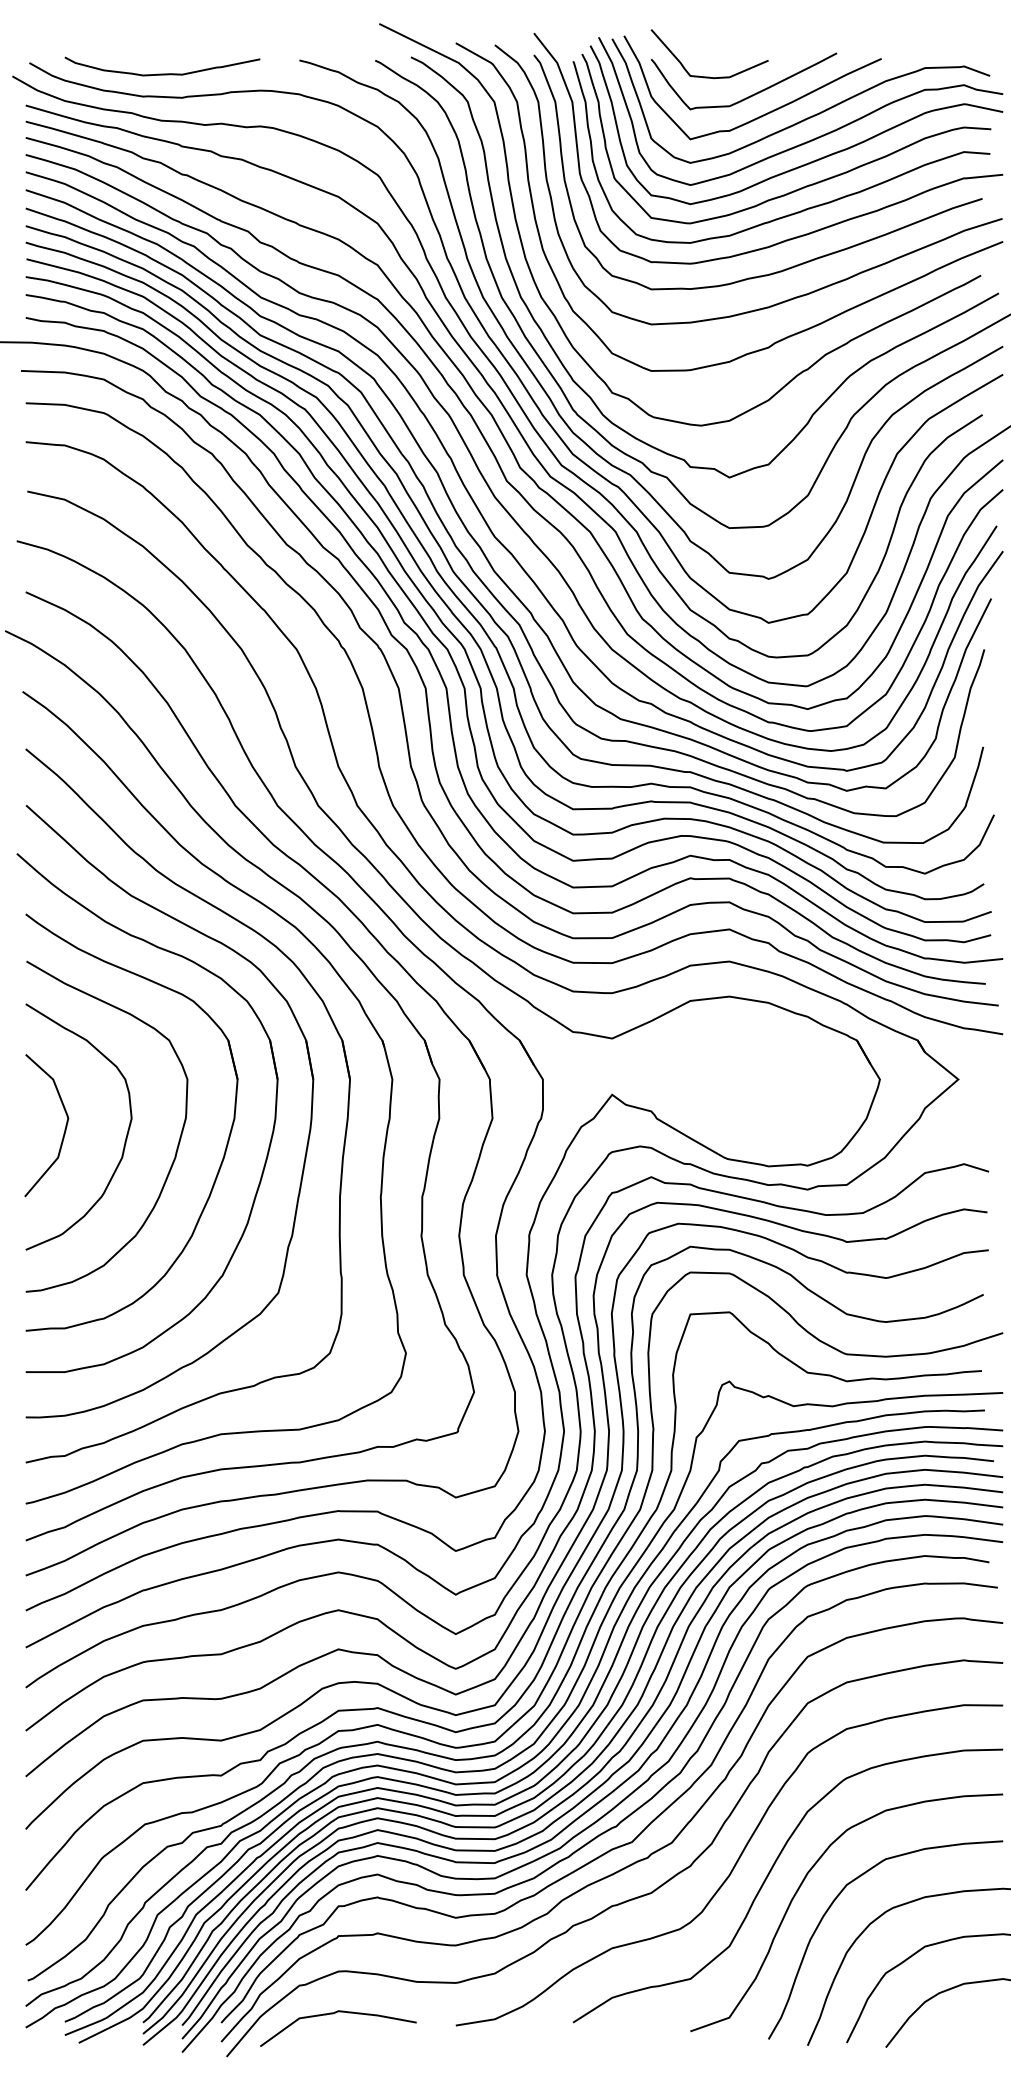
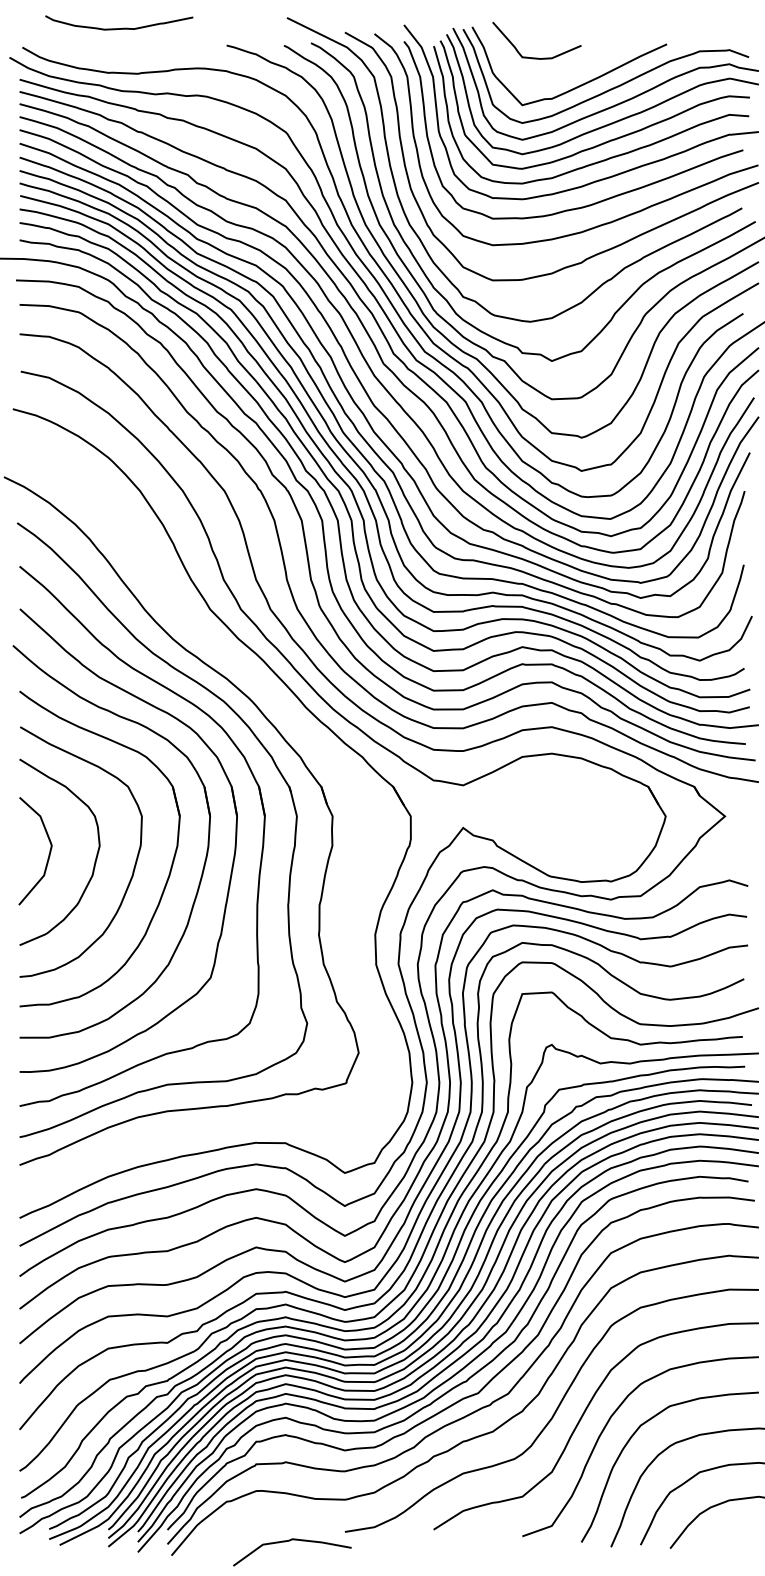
curve: (162, 73) -> (119, 28), moved
curve: (750, 95) -> (567, 72), removed
part: (394, 960) -> (298, 726), removed
curve: (333, 2014) -> (288, 1541), moved

